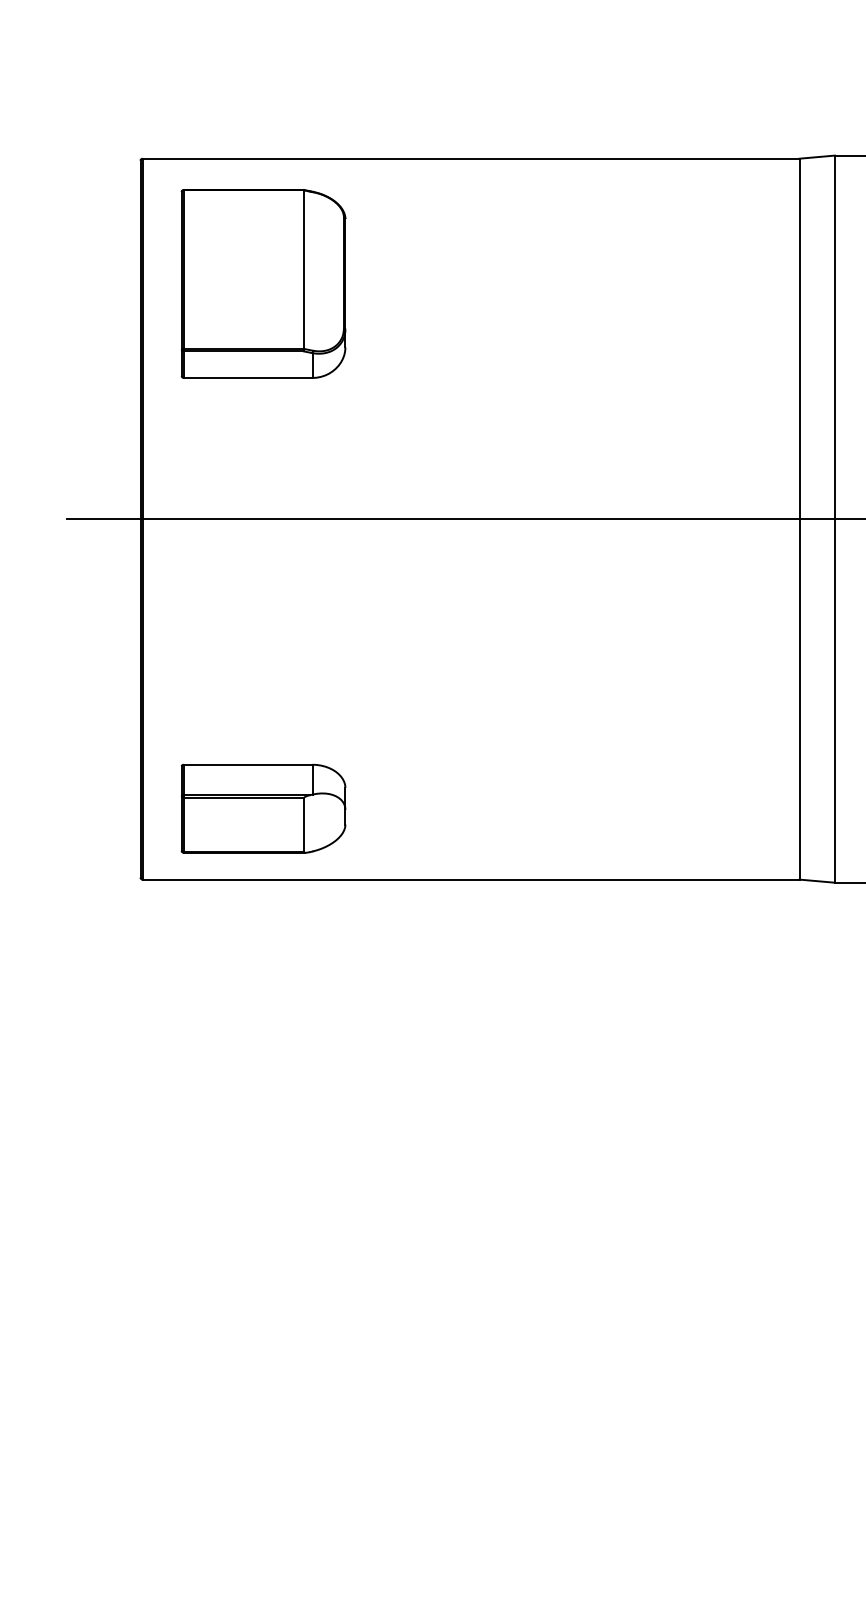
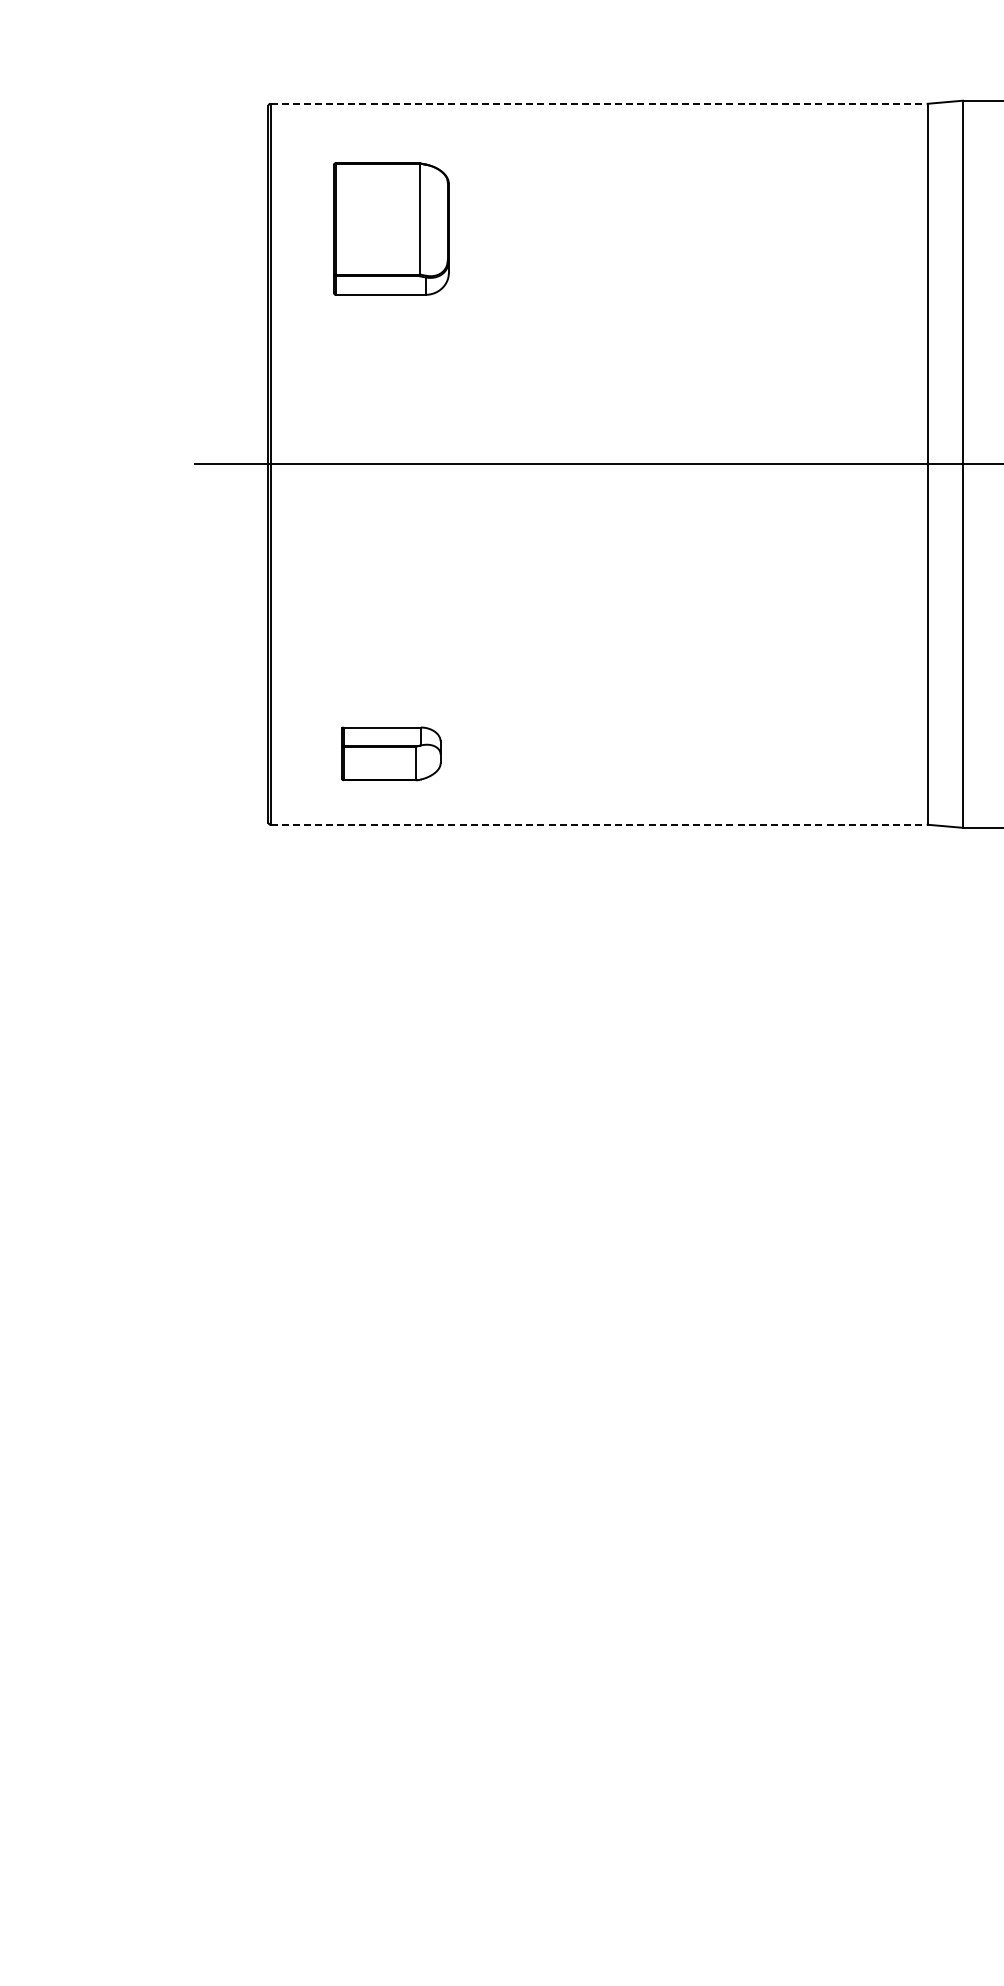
line: (471, 158) -> (599, 103), solid -> dashed
part: (263, 283) -> (391, 228), size x0.7
part: (263, 808) -> (391, 753), size x0.6
line: (471, 879) -> (599, 824), solid -> dashed

